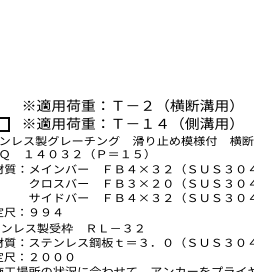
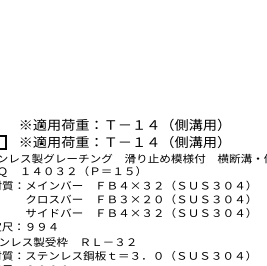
text: (171, 105) -> (161, 124), ※適用荷重：Ｔ－２（横断溝用） -> ※適用荷重：Ｔ－１４（側溝用）

